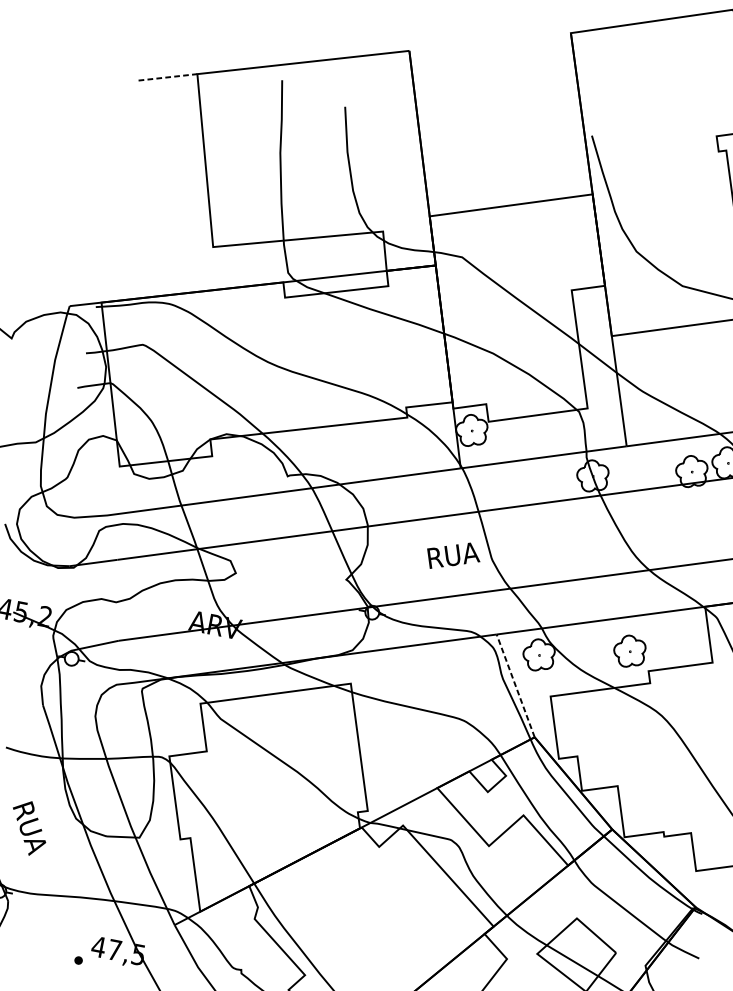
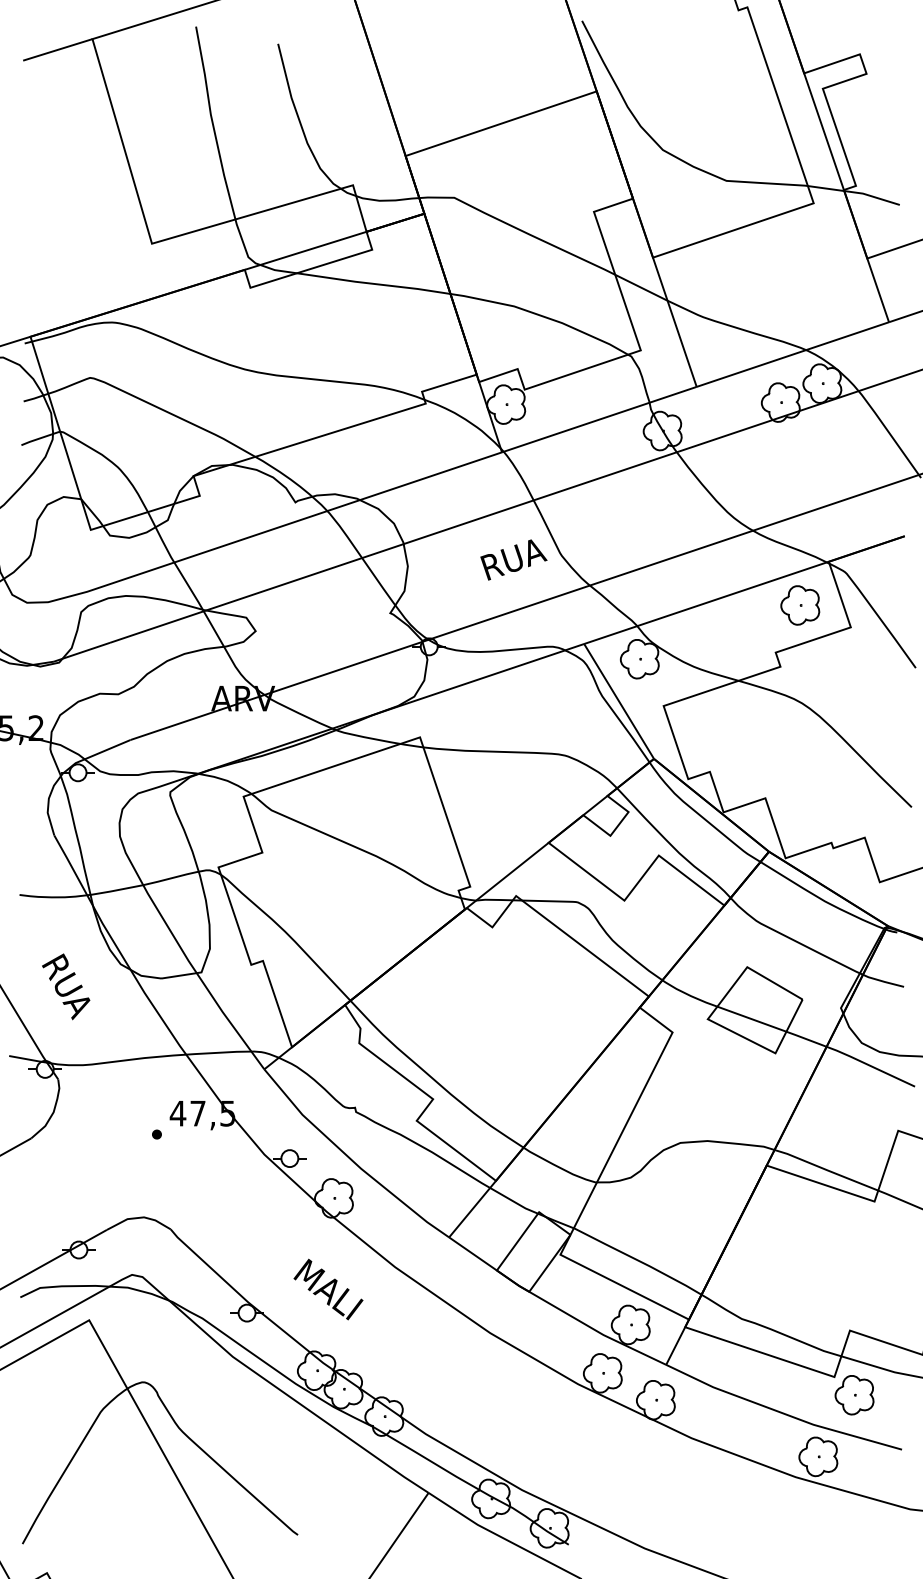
line: (168, 77) -> (58, 49), dashed -> solid
part: (629, 651) -> (800, 605), moved
line: (515, 685) -> (618, 701), dashed -> solid

